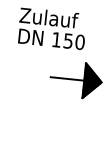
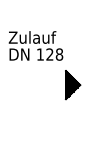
text: (73, 41) -> (54, 54), 150 -> 128
line: (67, 79) -> (52, 85), removed

